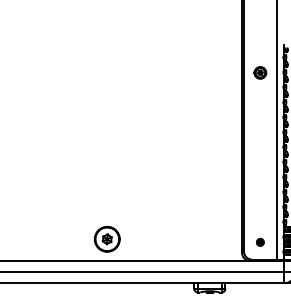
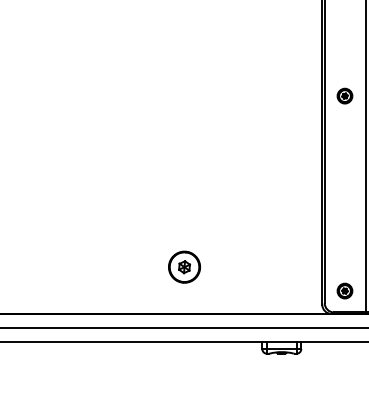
part: (259, 72) -> (344, 95), moved
part: (107, 238) -> (184, 266), moved
part: (259, 241) -> (344, 290), size x1.67

